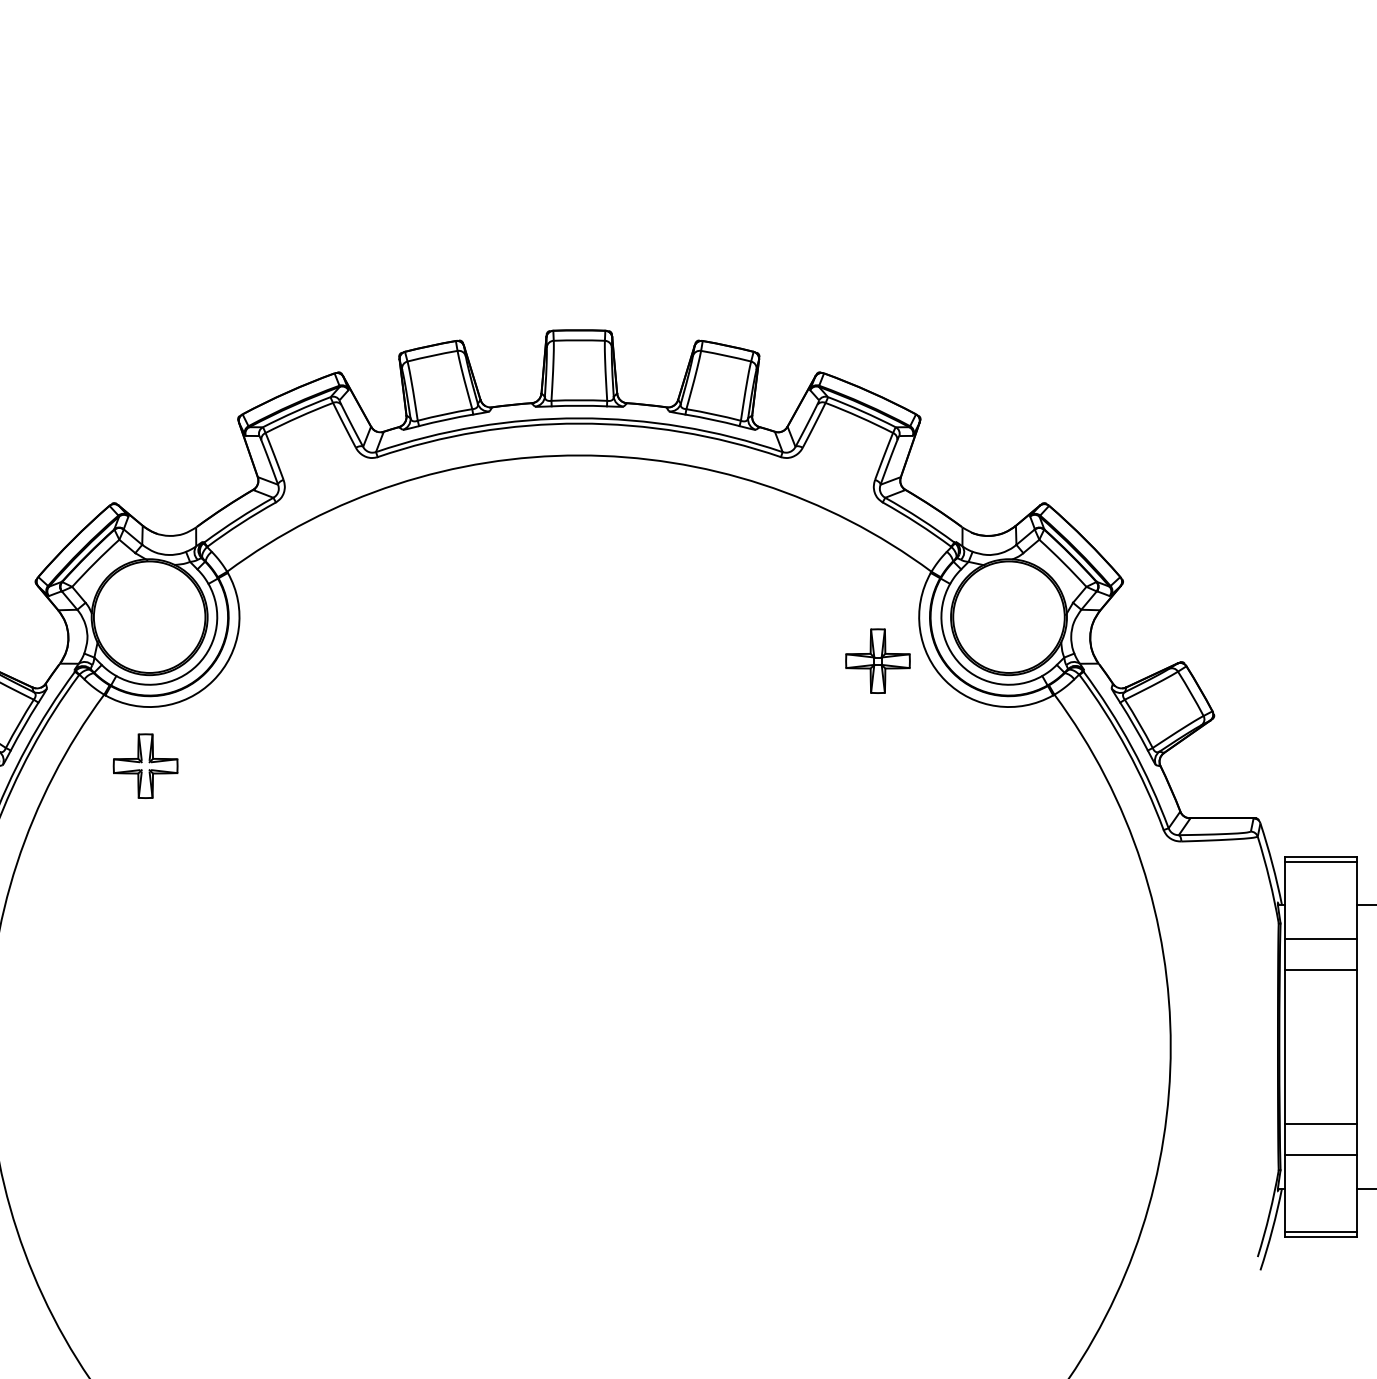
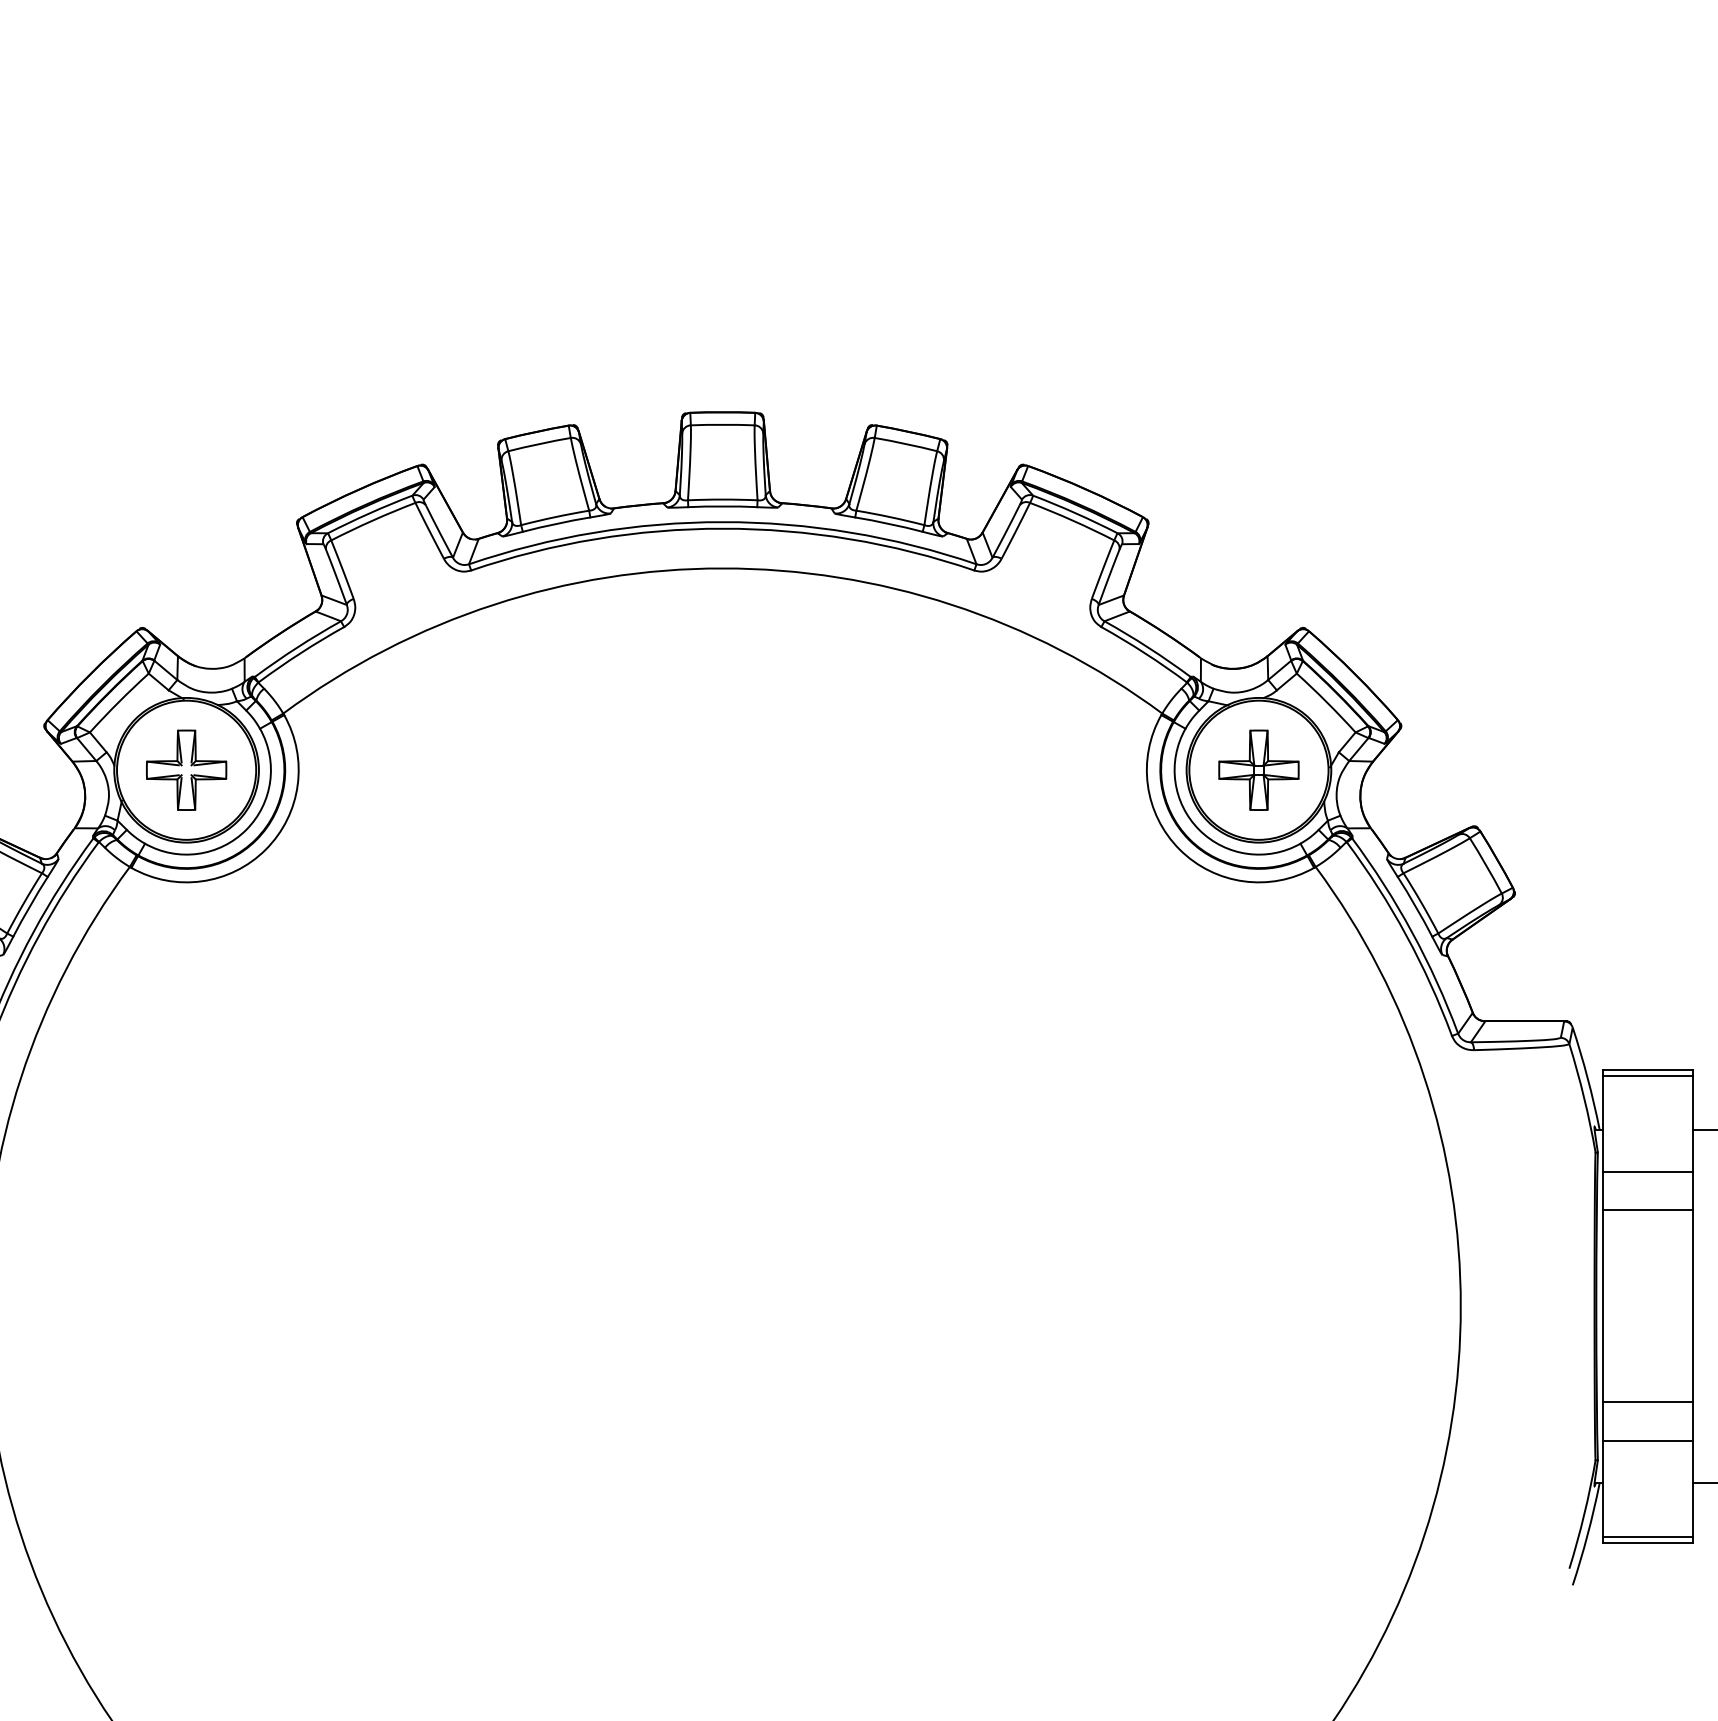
part: (877, 660) -> (1258, 769), moved
part: (145, 765) -> (186, 769), moved

